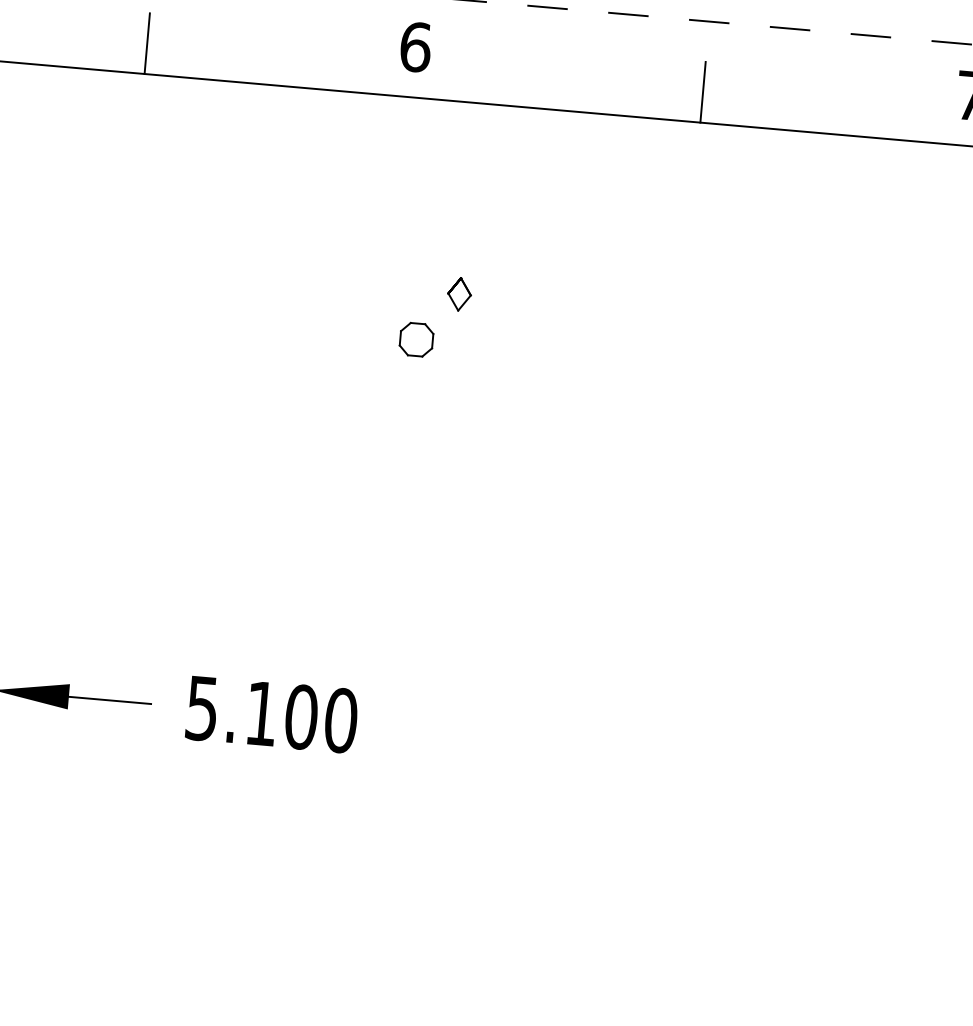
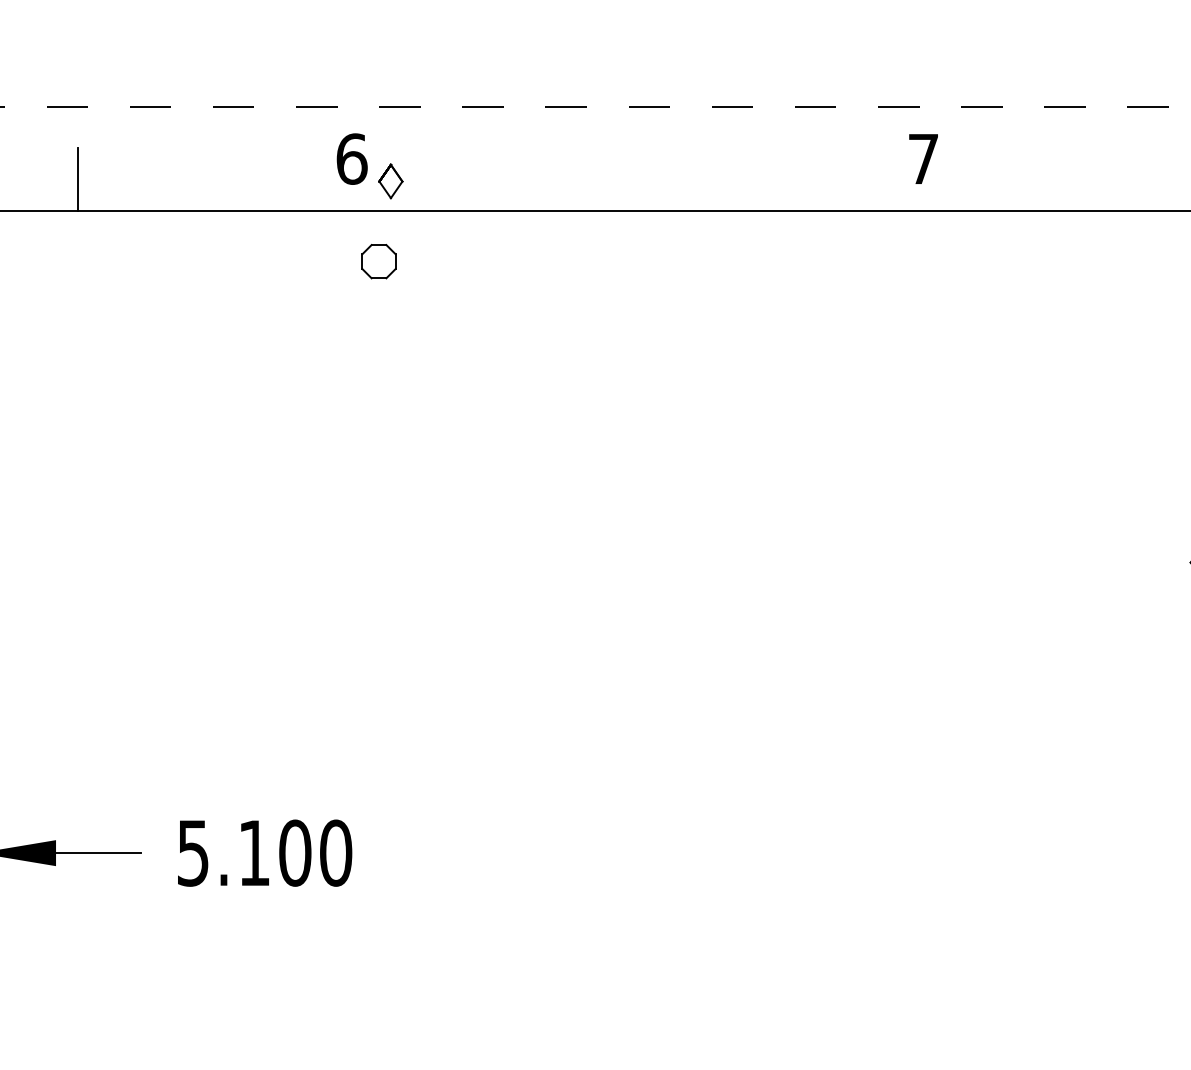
line: (703, 92) -> (649, 179), removed
part: (459, 294) -> (390, 181), moved
part: (416, 339) -> (378, 261), moved

